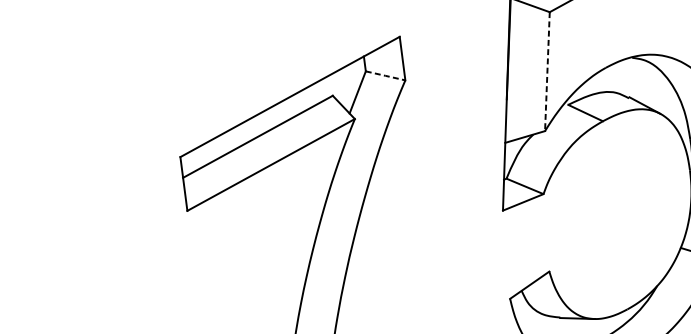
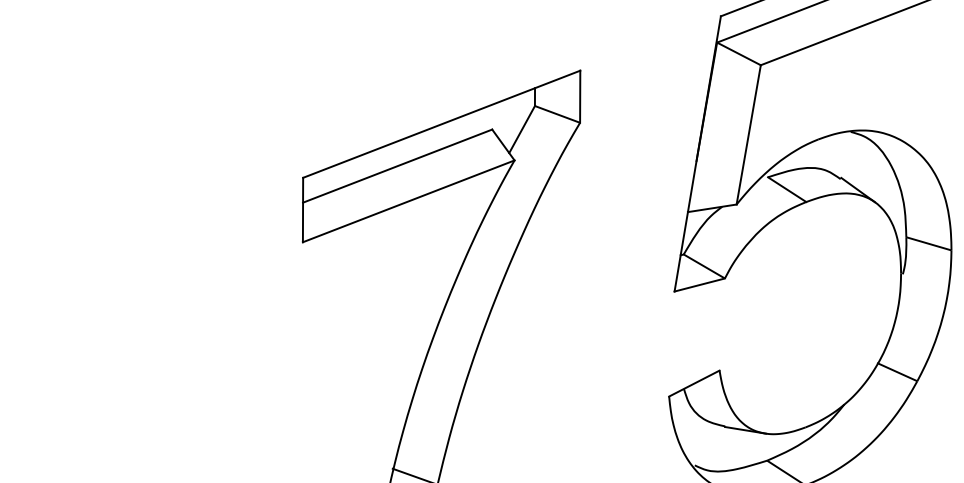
line: (547, 71) -> (748, 134), dashed -> solid
line: (385, 75) -> (557, 114), dashed -> solid

